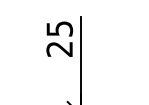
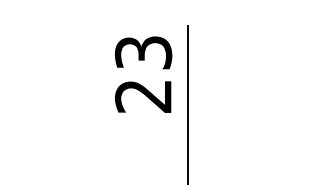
text: (59, 28) -> (143, 51), 25 -> 23

